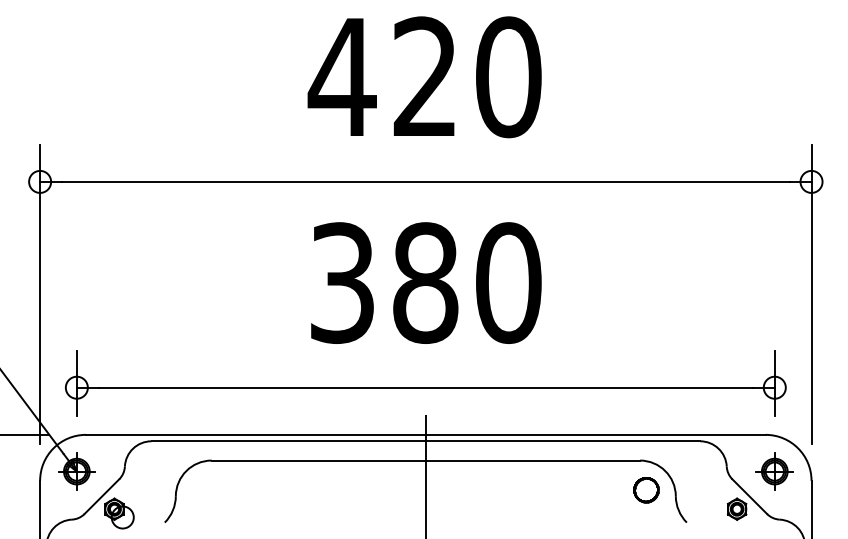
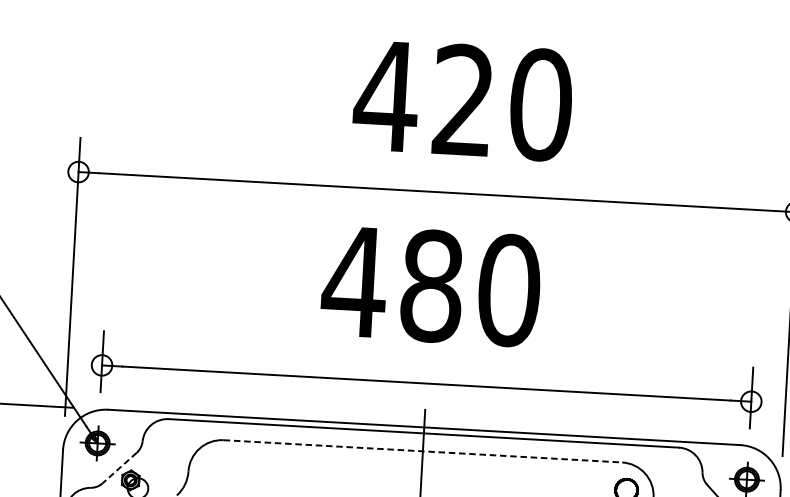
text: (424, 77) -> (462, 100), moved
text: (341, 282) -> (353, 281), 380 -> 480
line: (426, 460) -> (423, 451), solid -> dashed
line: (101, 496) -> (119, 467), solid -> dashed

